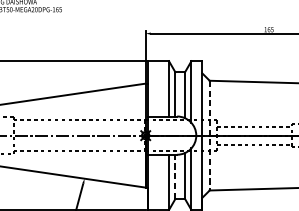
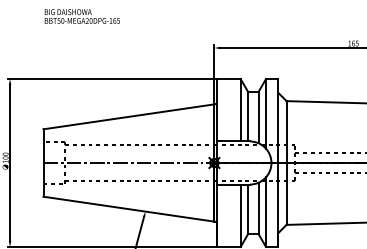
line: (209, 136) -> (286, 163), dashed -> solid
line: (175, 176) -> (247, 209), dashed -> solid

